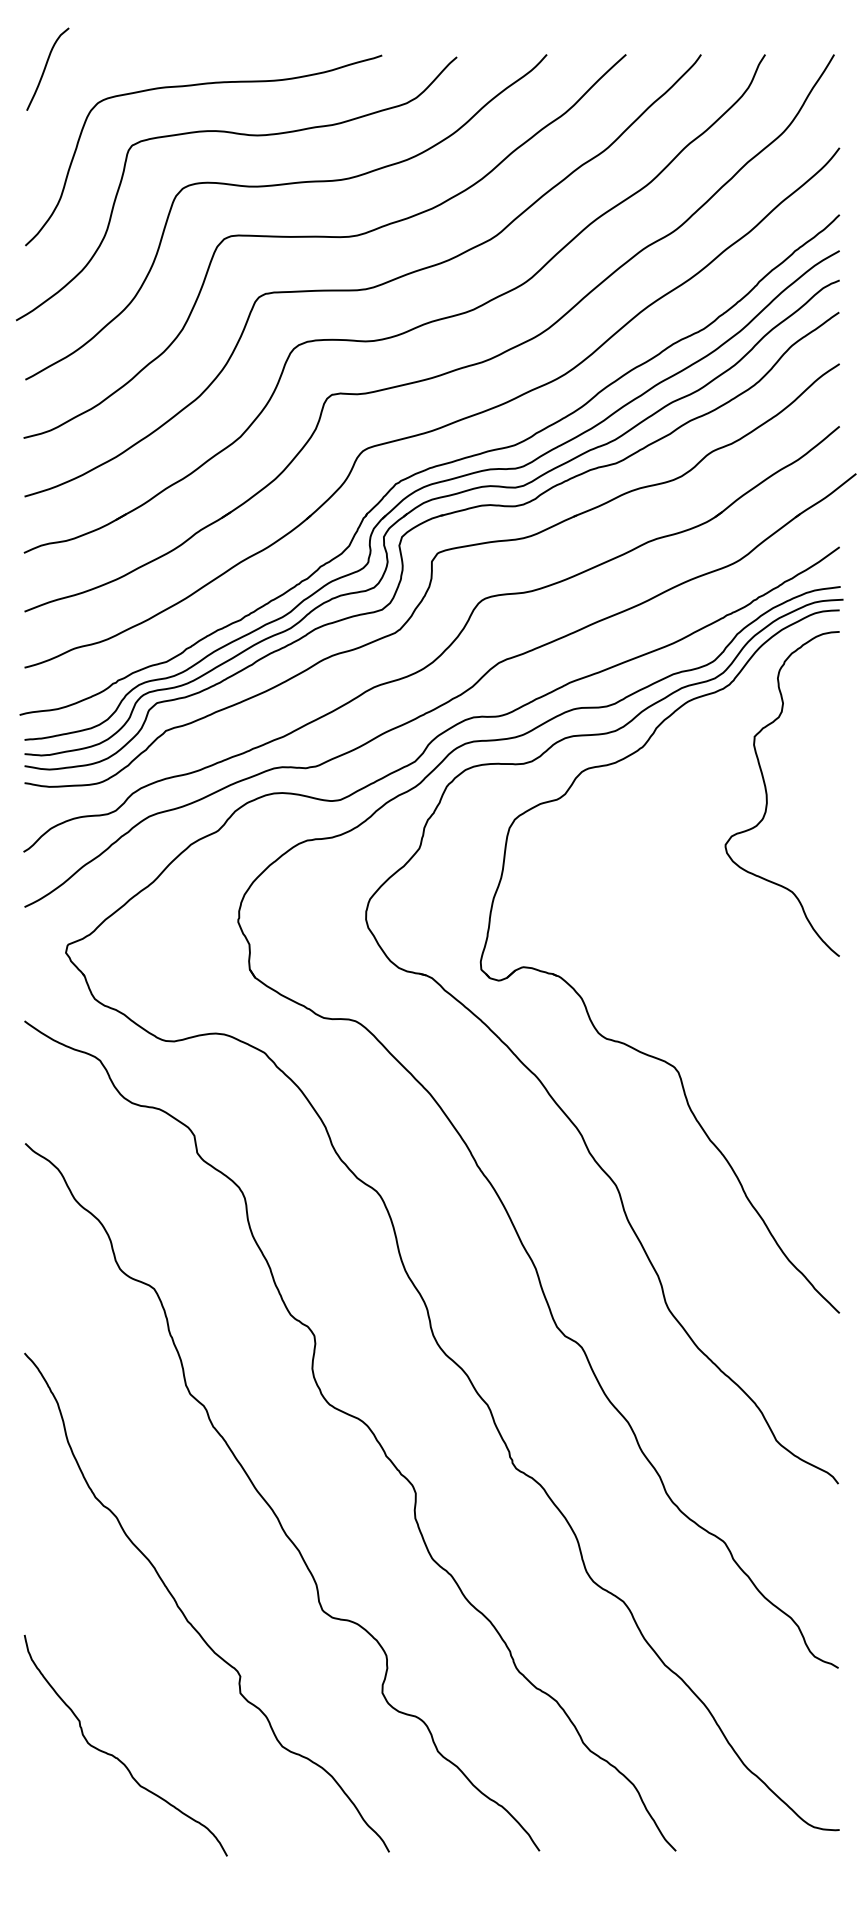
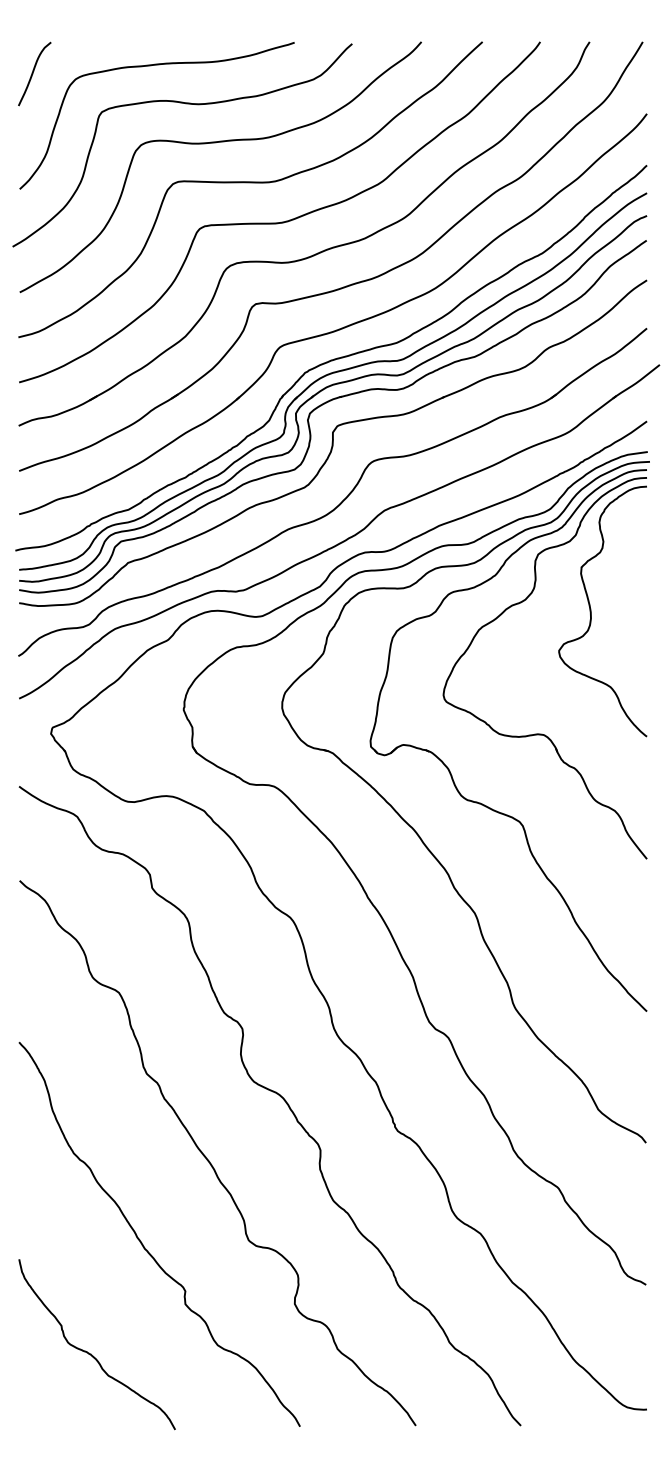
curve: (46, 67) -> (33, 72), moved
part: (701, 952) -> (540, 733), added

